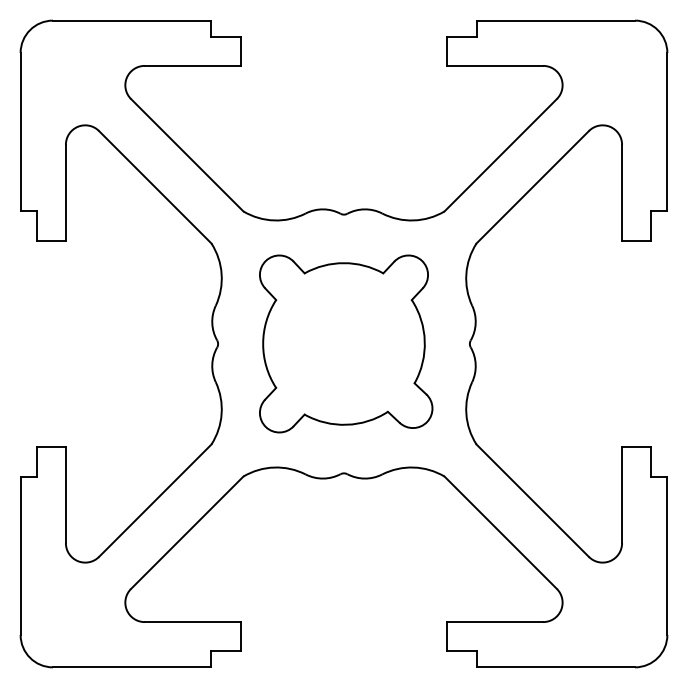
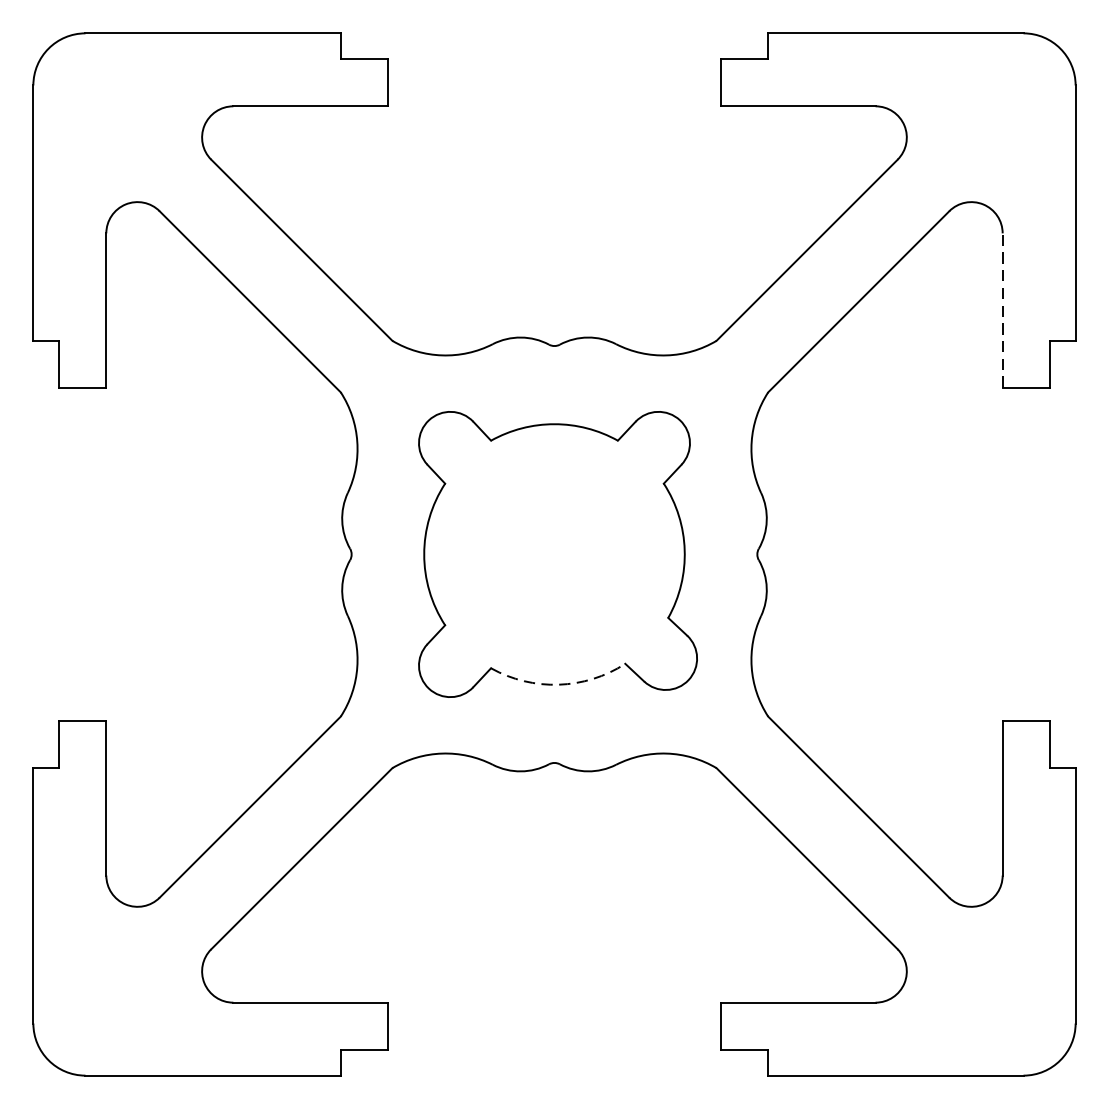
line: (622, 192) -> (1003, 310), solid -> dashed
arc: (346, 424) -> (558, 684), solid -> dashed

